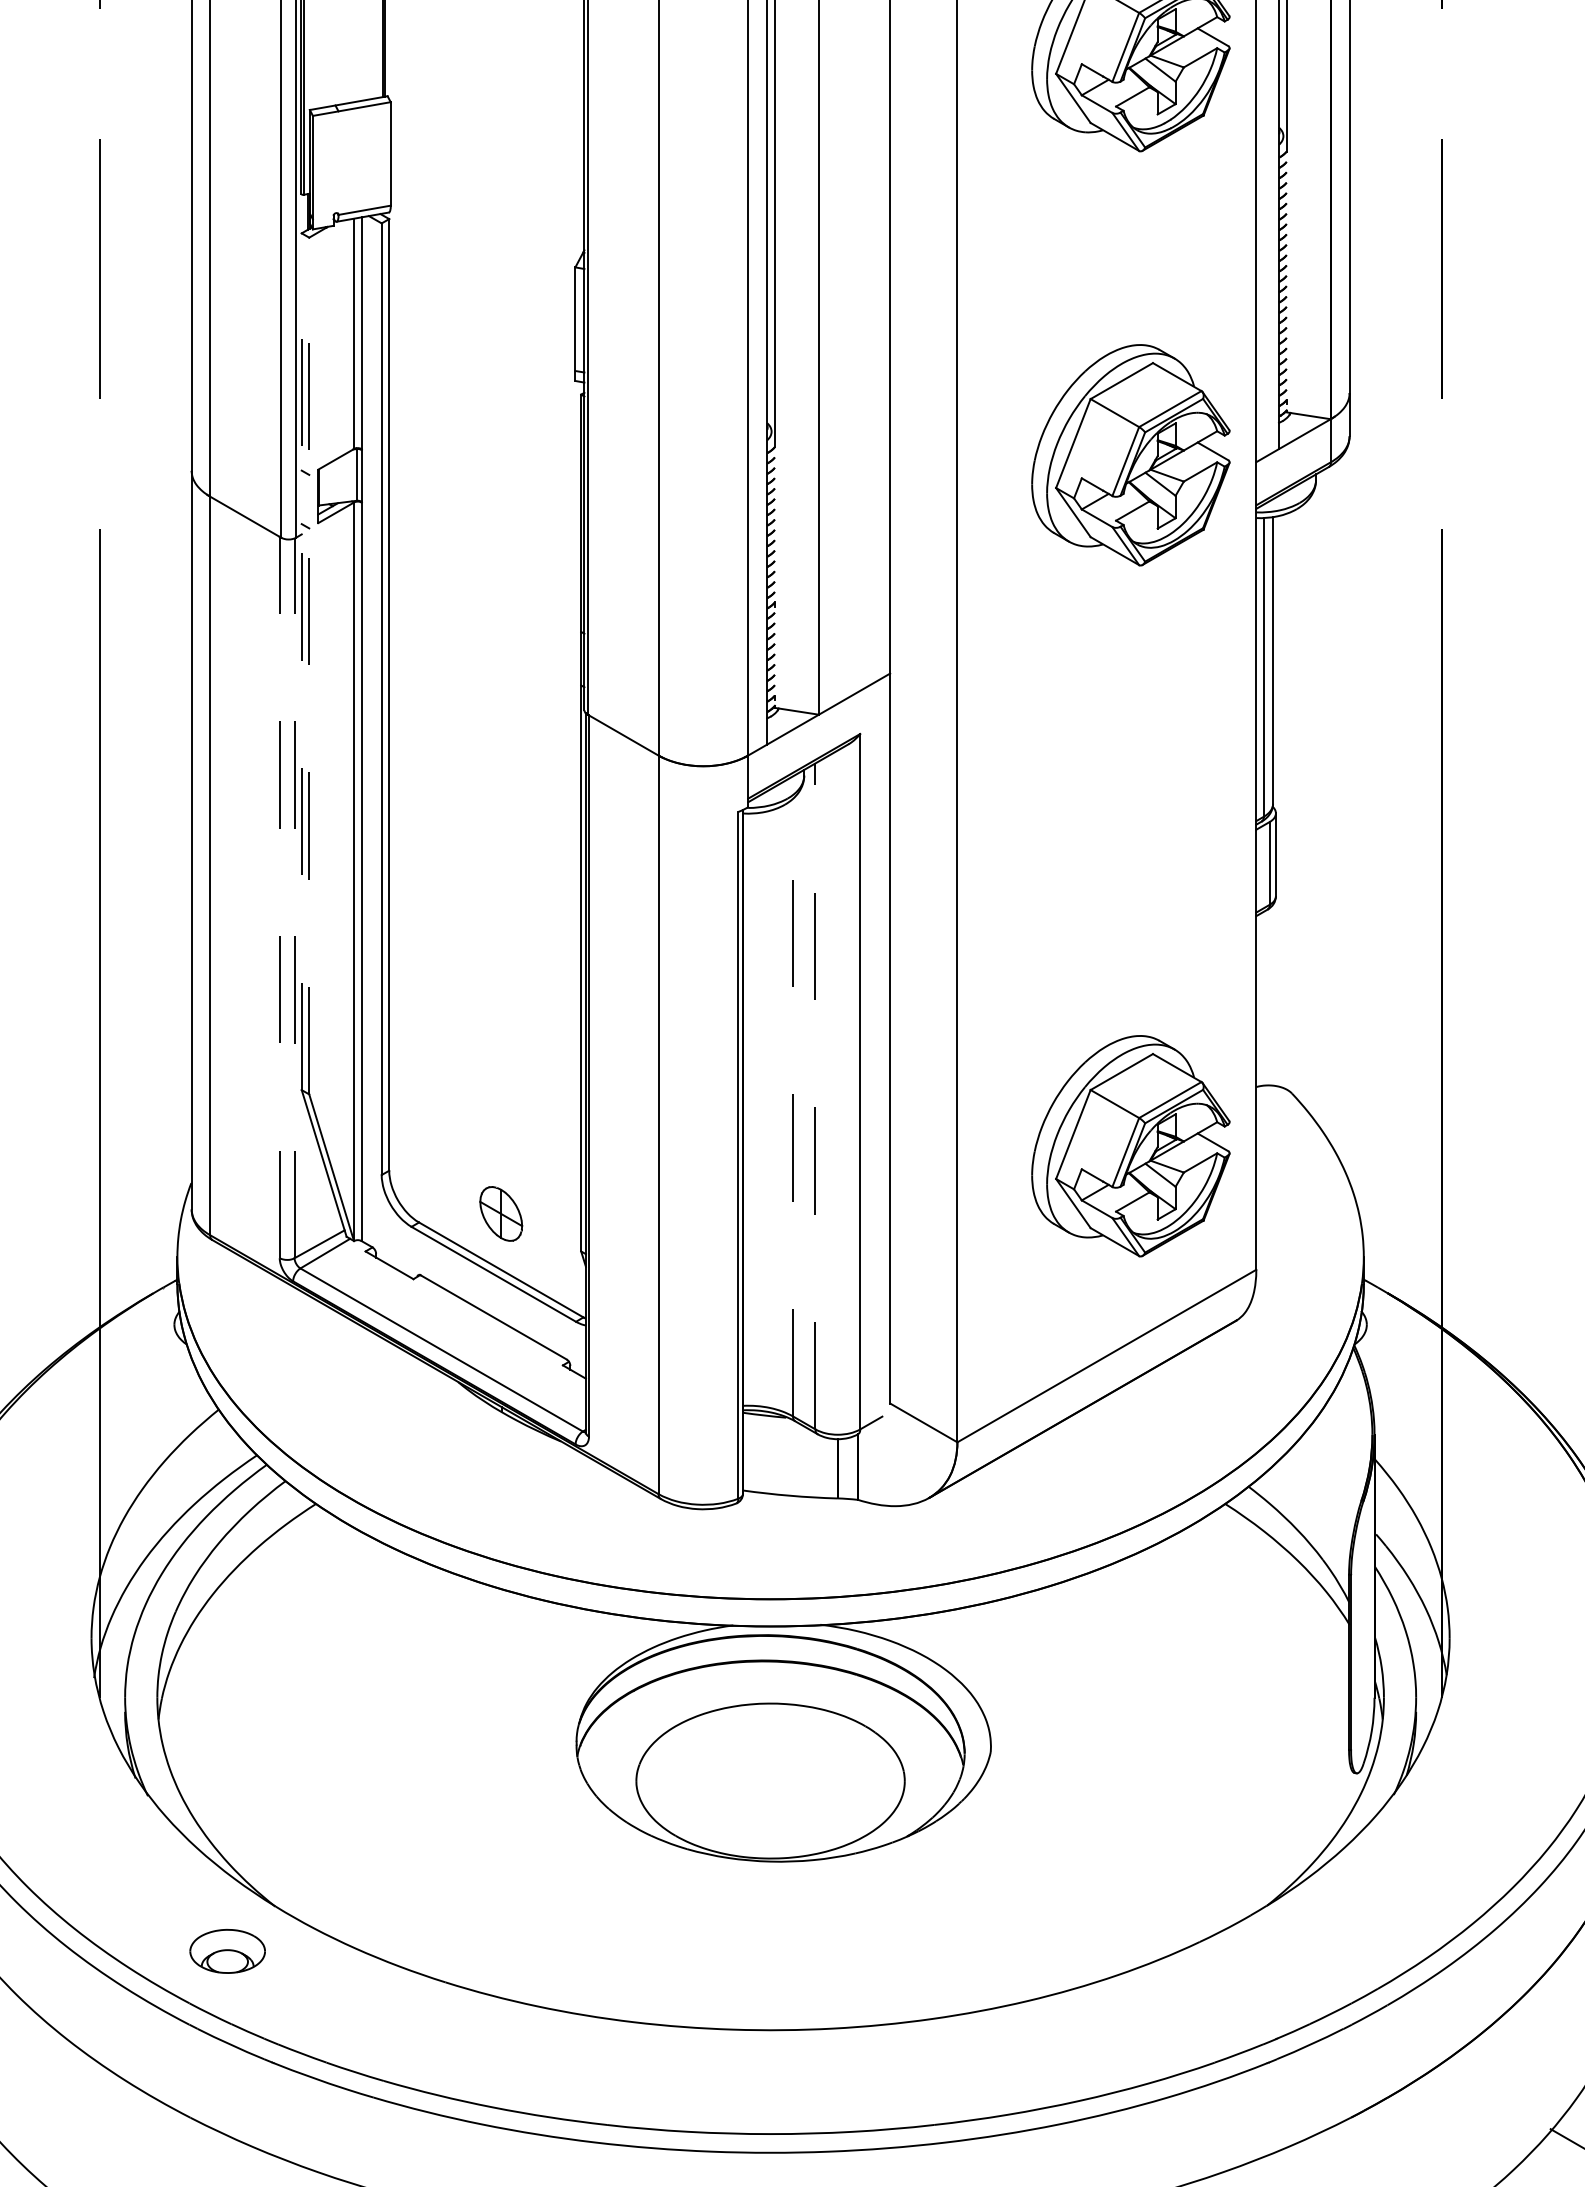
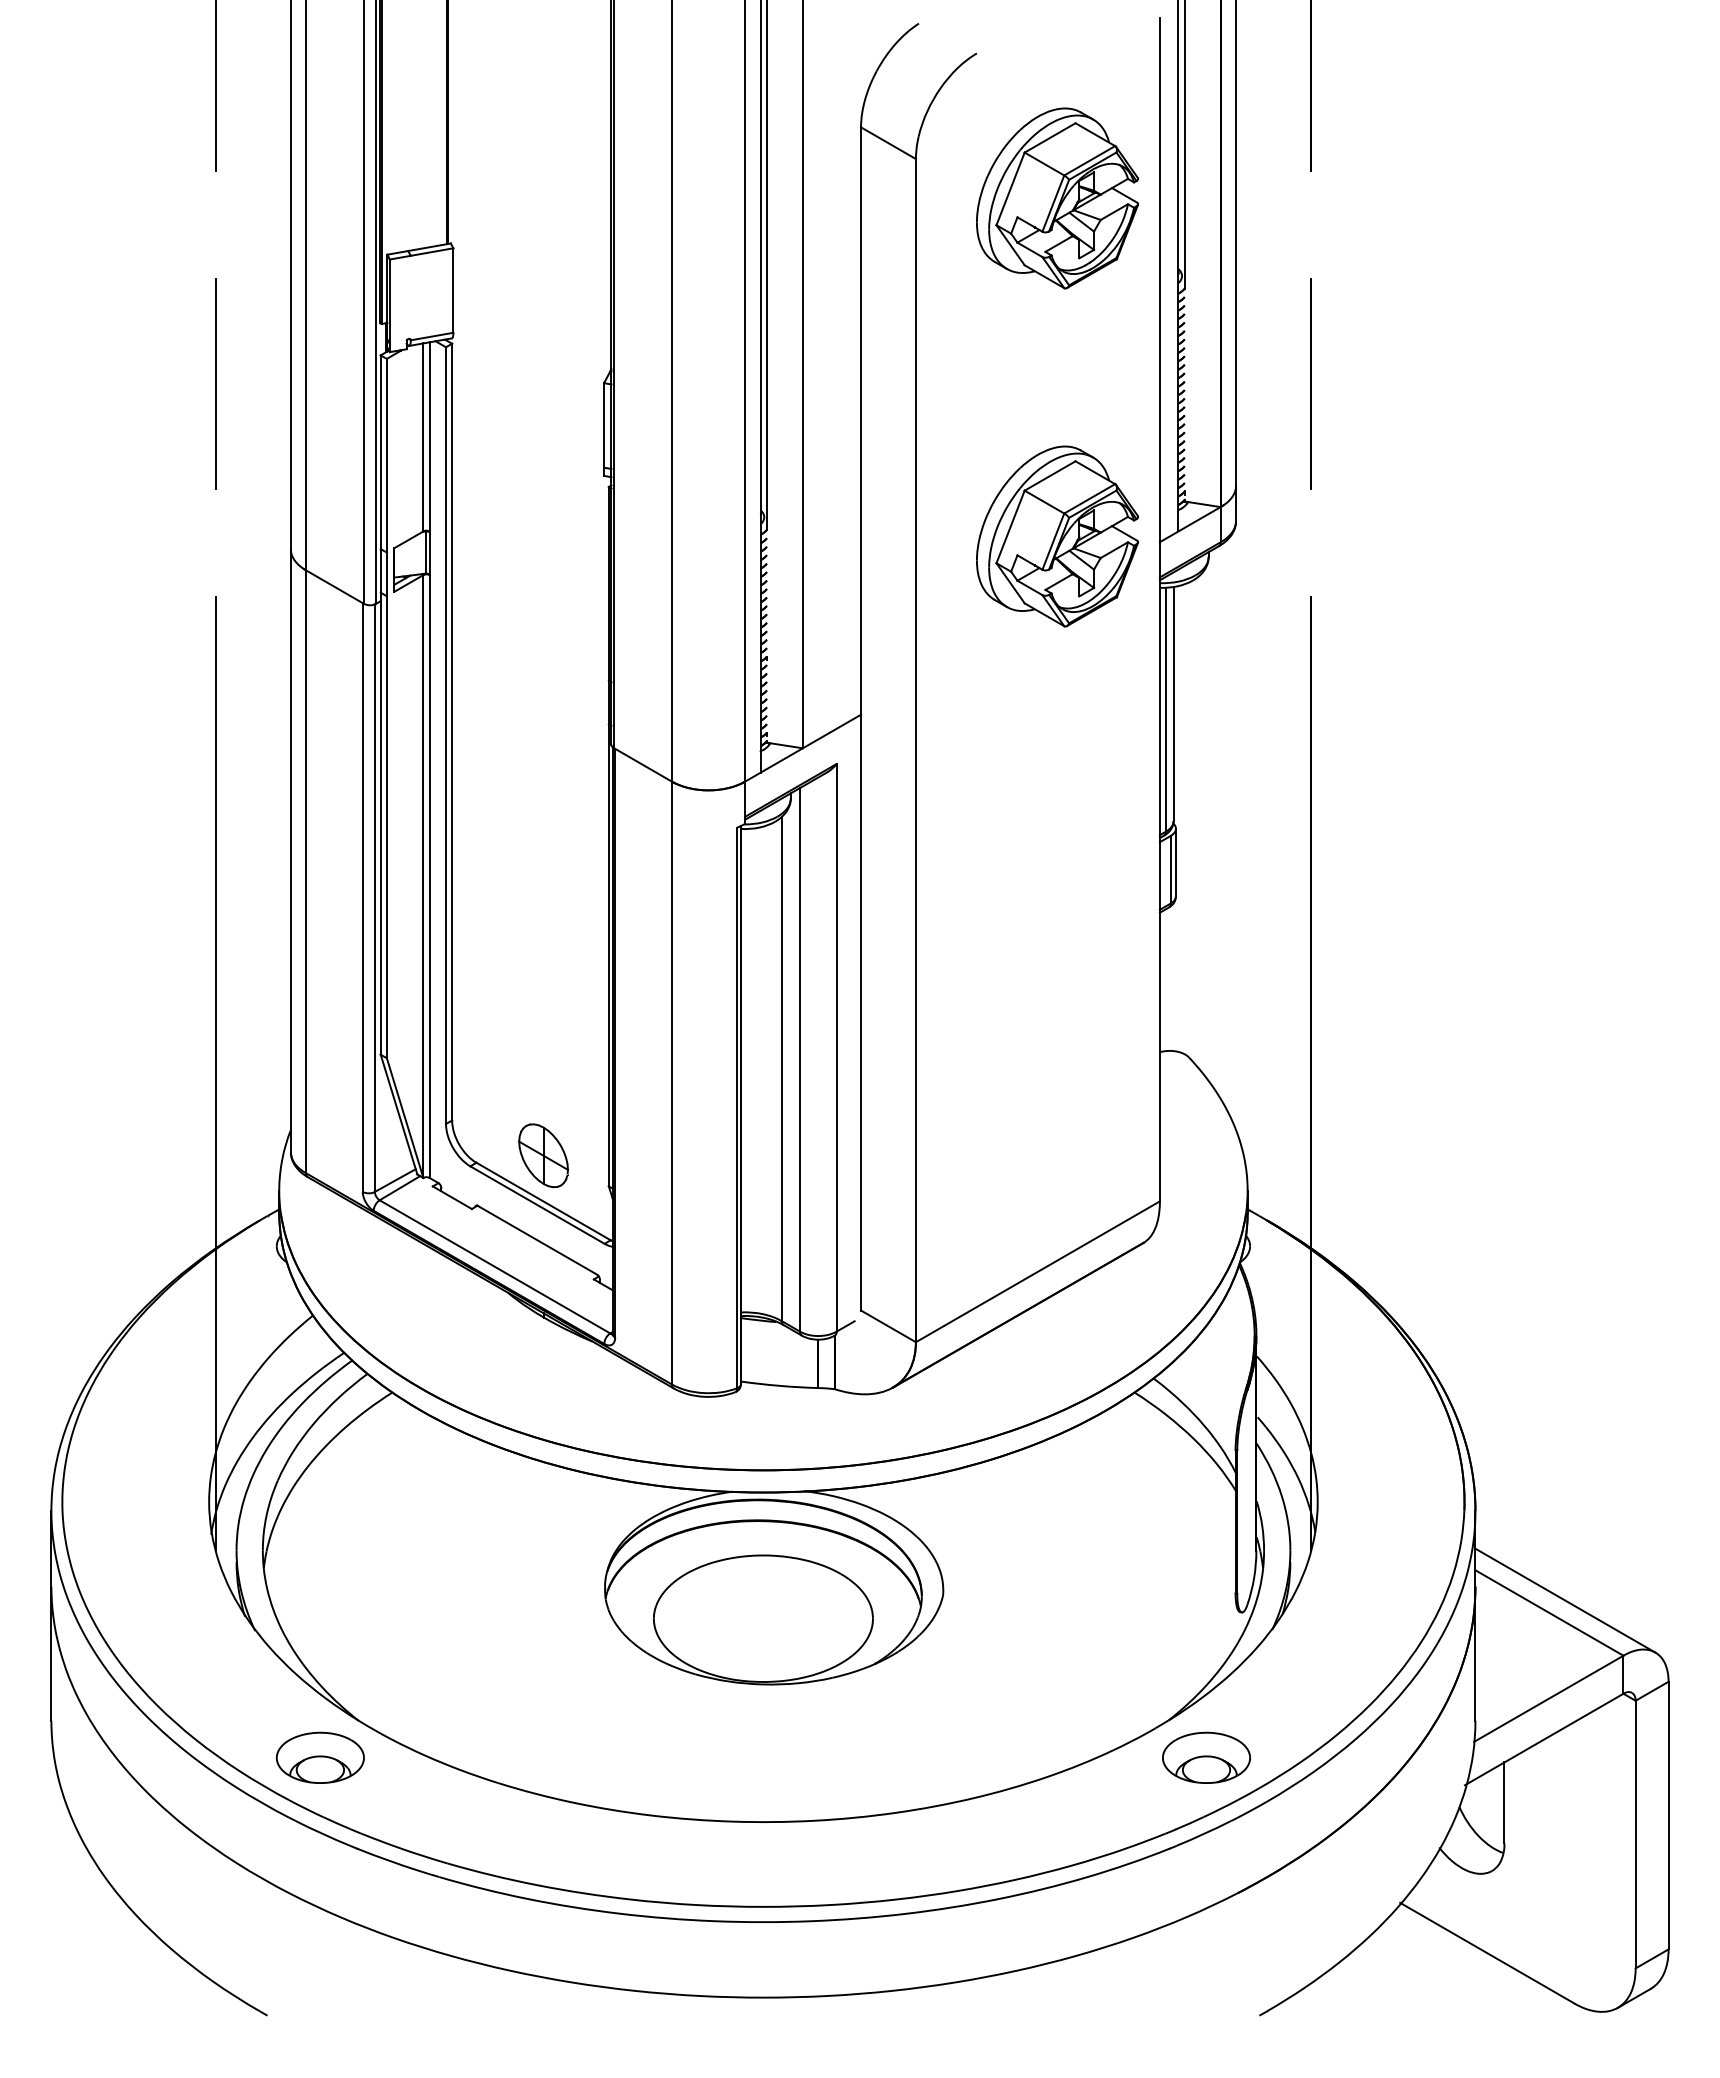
line: (301, 662) -> (380, 705), dashed -> solid
line: (308, 665) -> (386, 708), dashed -> solid
line: (279, 897) -> (362, 897), dashed -> solid
line: (294, 898) -> (374, 898), dashed -> solid
line: (816, 1095) -> (800, 1059), dashed -> solid
line: (792, 1106) -> (781, 1068), dashed -> solid
part: (1130, 1146) -> (1057, 1100), removed
part: (501, 1213) -> (543, 1155), size x1.43
part: (226, 1951) -> (319, 1757), size x1.43
part: (1313, 1951) -> (1206, 1757), added

